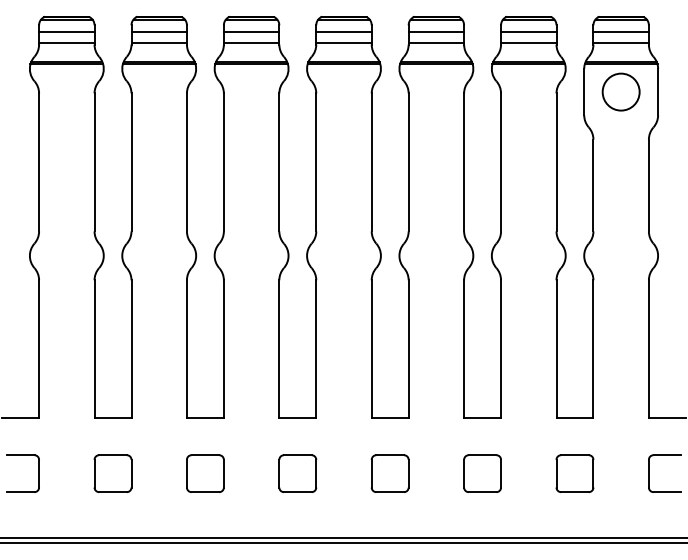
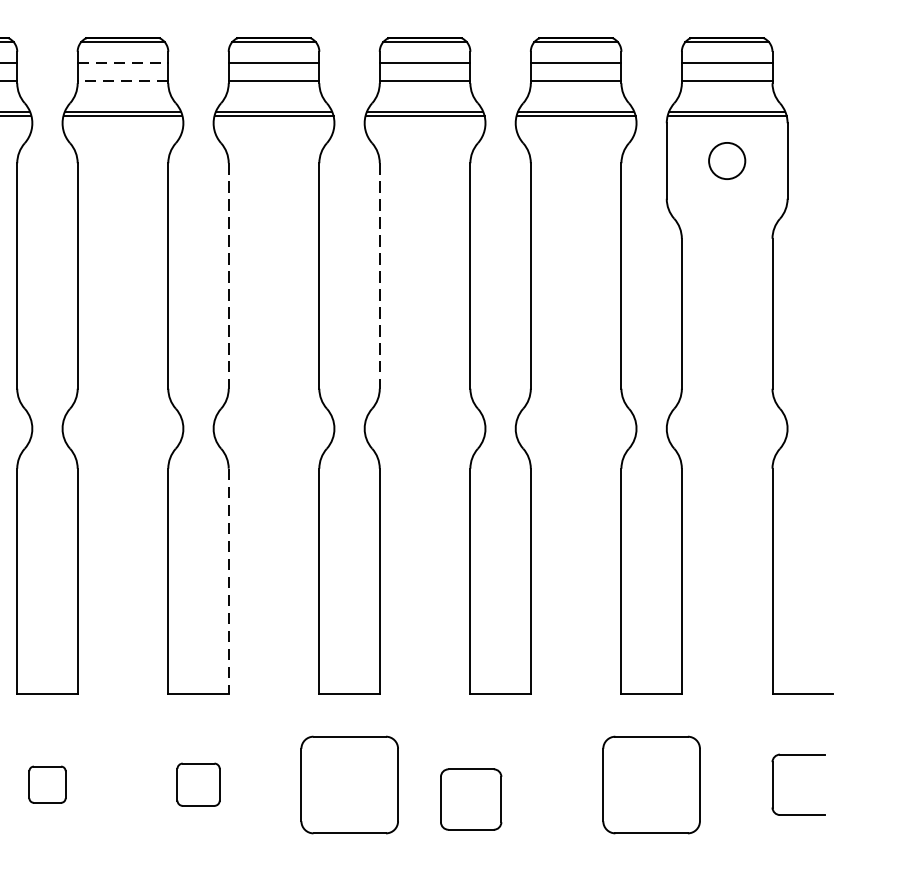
line: (251, 32) -> (122, 63), solid -> dashed
line: (251, 43) -> (122, 81), solid -> dashed
circle: (620, 91) -> (726, 159), size x0.6
line: (316, 162) -> (229, 276), solid -> dashed
line: (408, 162) -> (379, 276), solid -> dashed
line: (316, 349) -> (229, 581), solid -> dashed
part: (205, 473) -> (47, 784), size x0.6
part: (297, 473) -> (198, 784), size x0.7
part: (389, 473) -> (348, 784), size x1.6
part: (482, 473) -> (471, 799), moved
part: (574, 473) -> (650, 784), size x1.6

